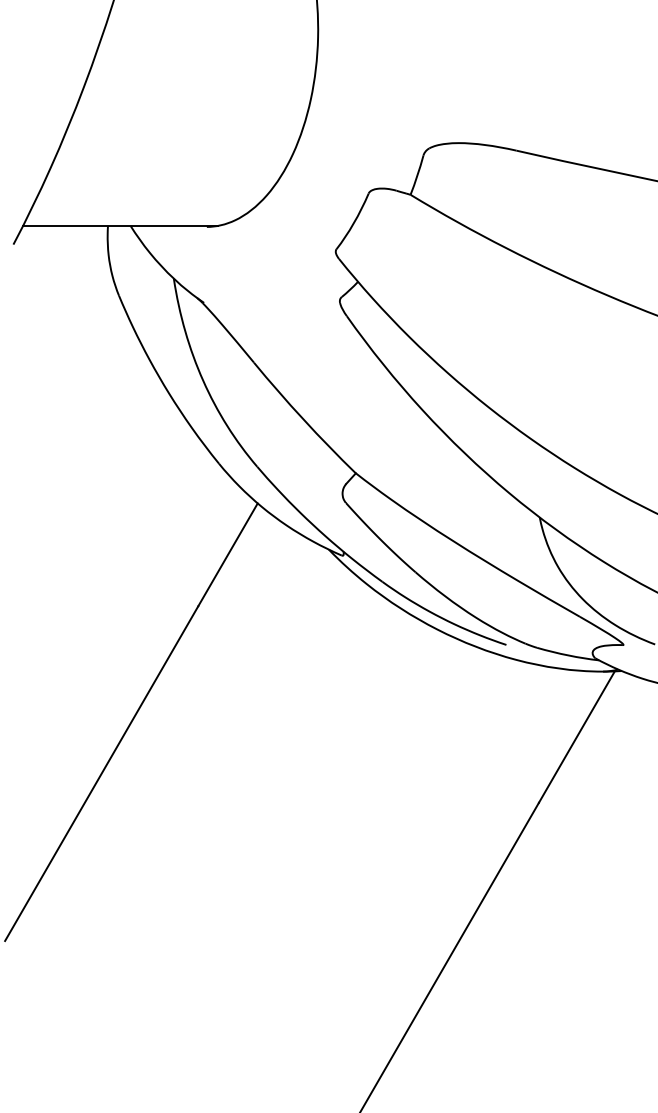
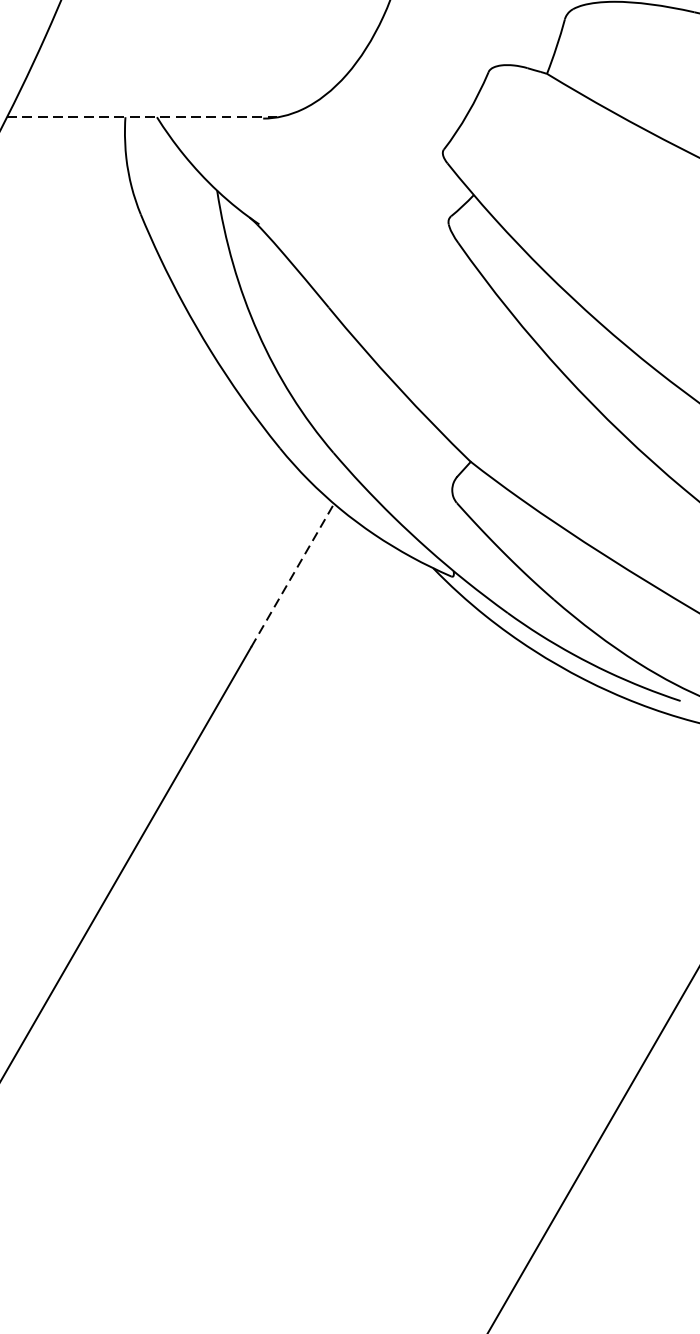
line: (120, 225) -> (142, 116), solid -> dashed
line: (228, 554) -> (293, 574), solid -> dashed

